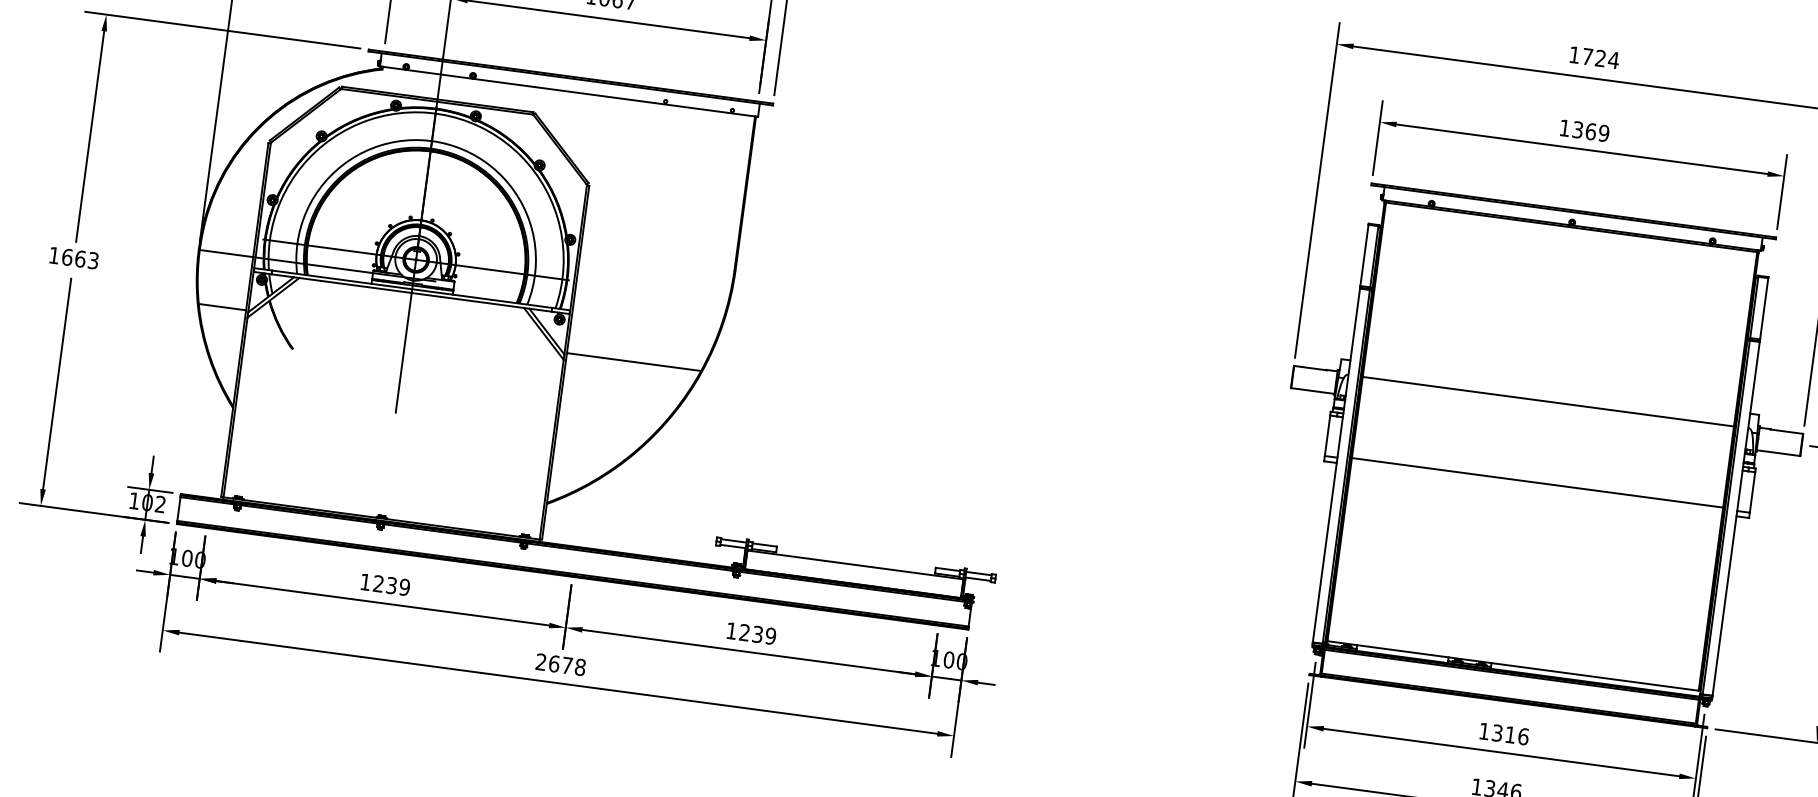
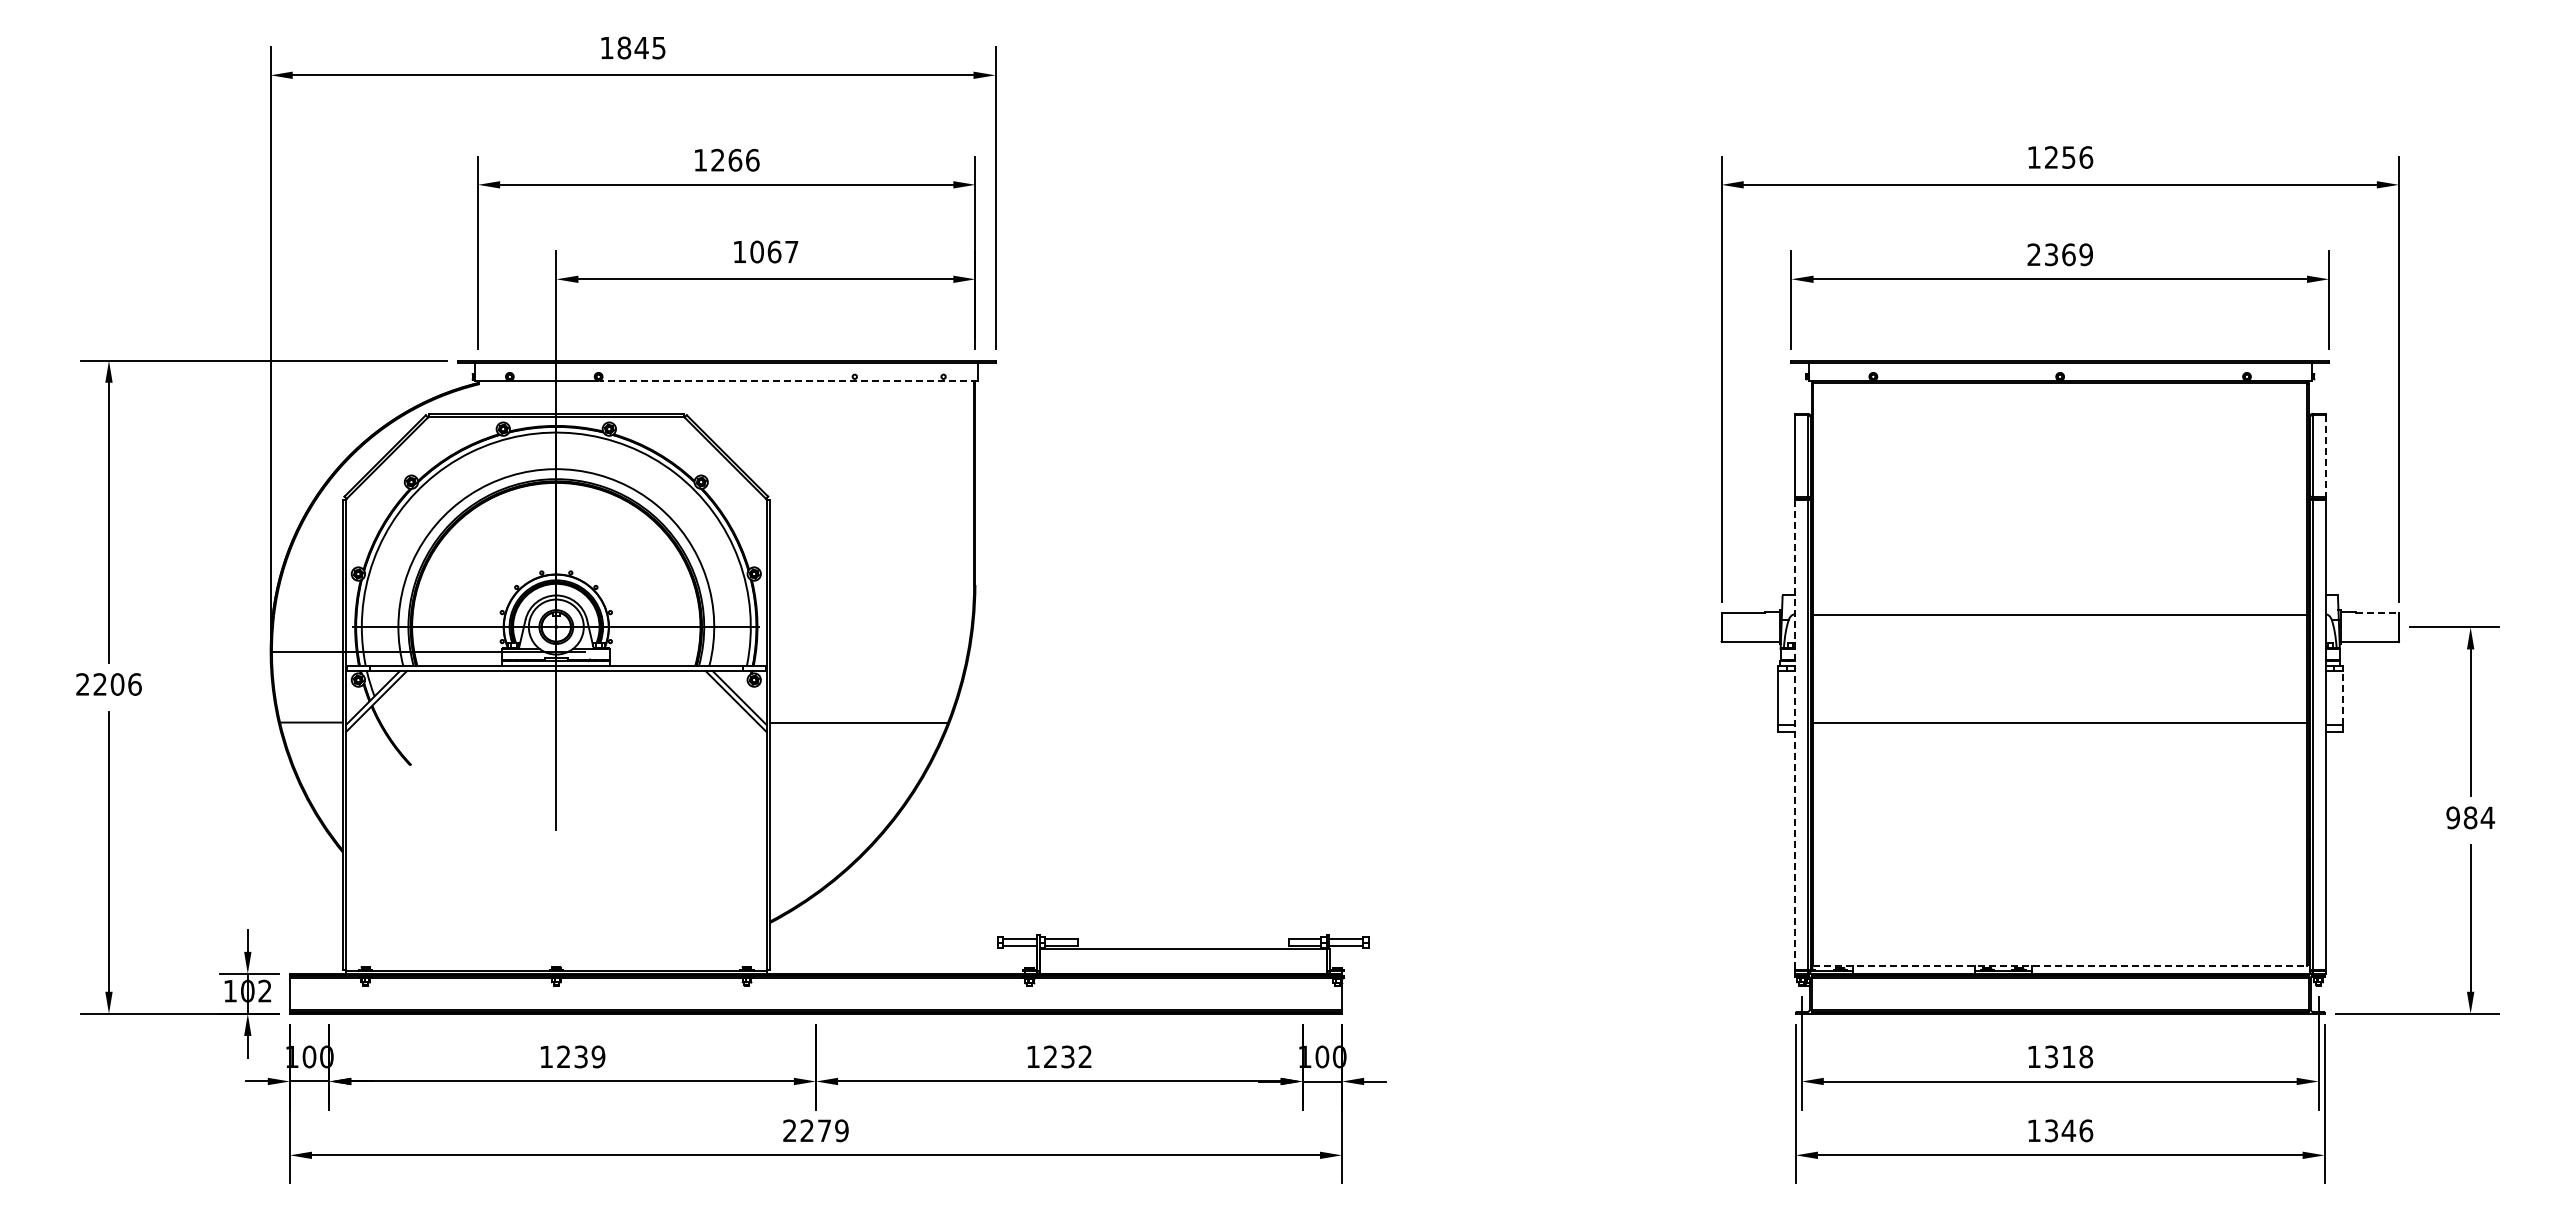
text: (1601, 58) -> (2069, 157), 1724 -> 1256
line: (615, 97) -> (788, 380), solid -> dashed
text: (1564, 127) -> (2033, 254), 1369 -> 2369
text: (73, 258) -> (108, 684), 1663 -> 2206
line: (1764, 308) -> (2326, 455), solid -> dashed
line: (1787, 431) -> (2377, 612), solid -> dashed
line: (1336, 465) -> (1794, 735), solid -> dashed
line: (1752, 492) -> (2342, 697), solid -> dashed
text: (771, 635) -> (1085, 1056), 1239 -> 1232
text: (567, 665) -> (824, 1130), 2678 -> 2279
line: (1513, 666) -> (2060, 966), solid -> dashed
text: (1523, 736) -> (2086, 1056), 1316 -> 1318

